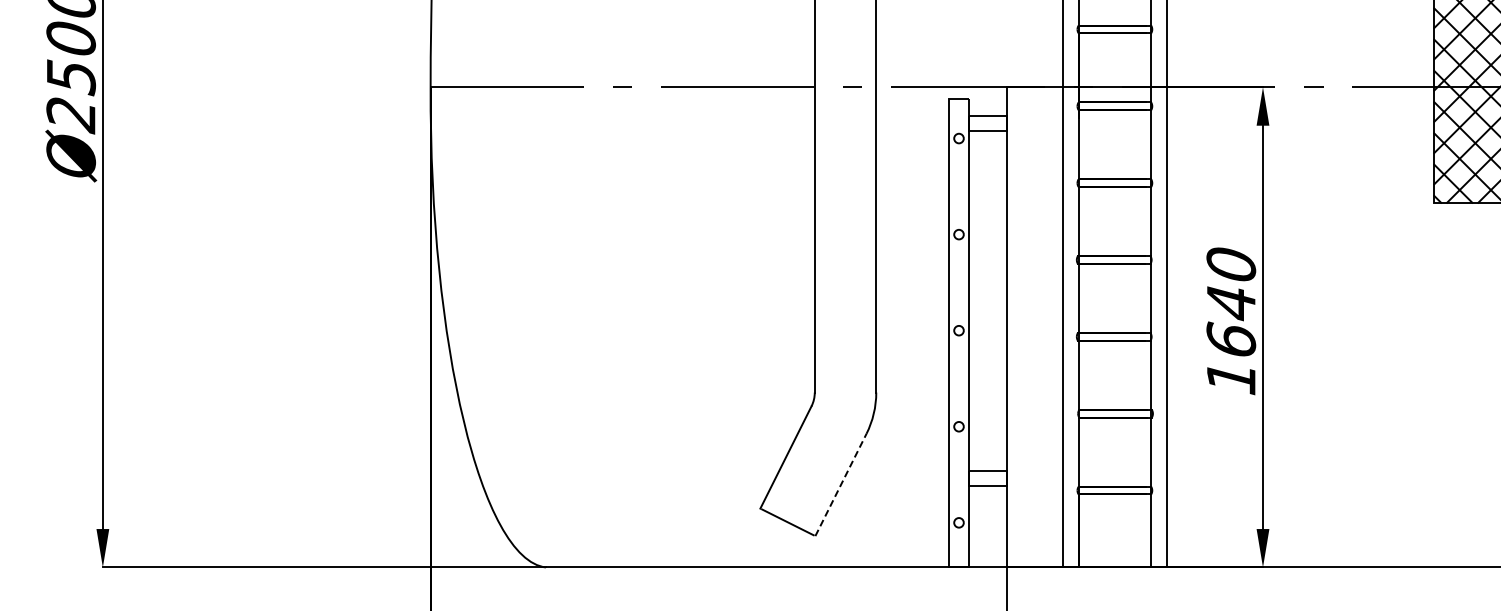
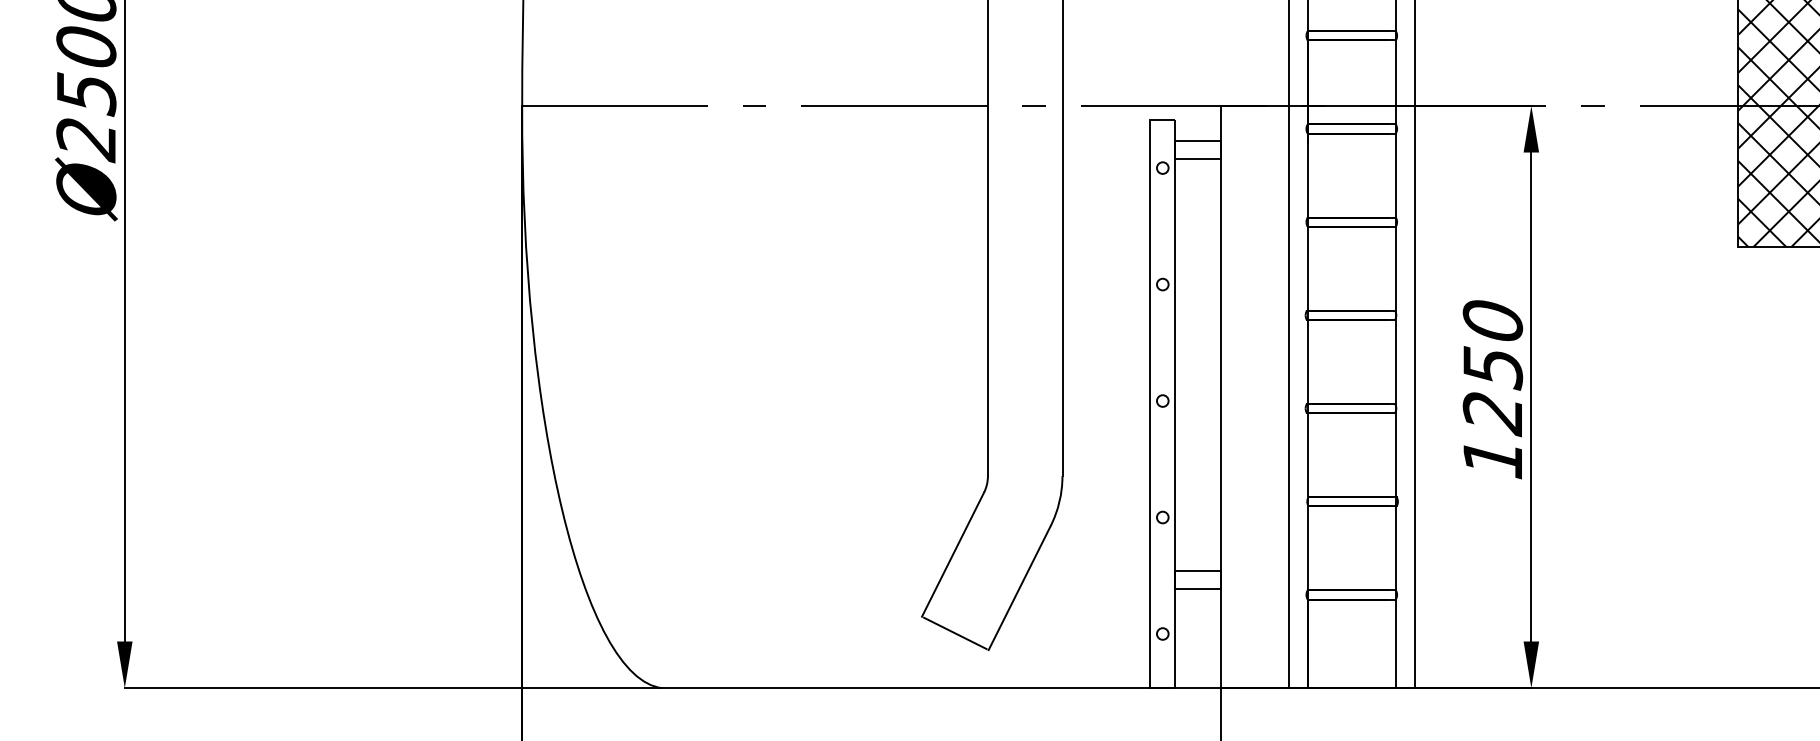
text: (1231, 322) -> (1493, 391), 1640 -> 1250
line: (841, 484) -> (1020, 587), dashed -> solid

